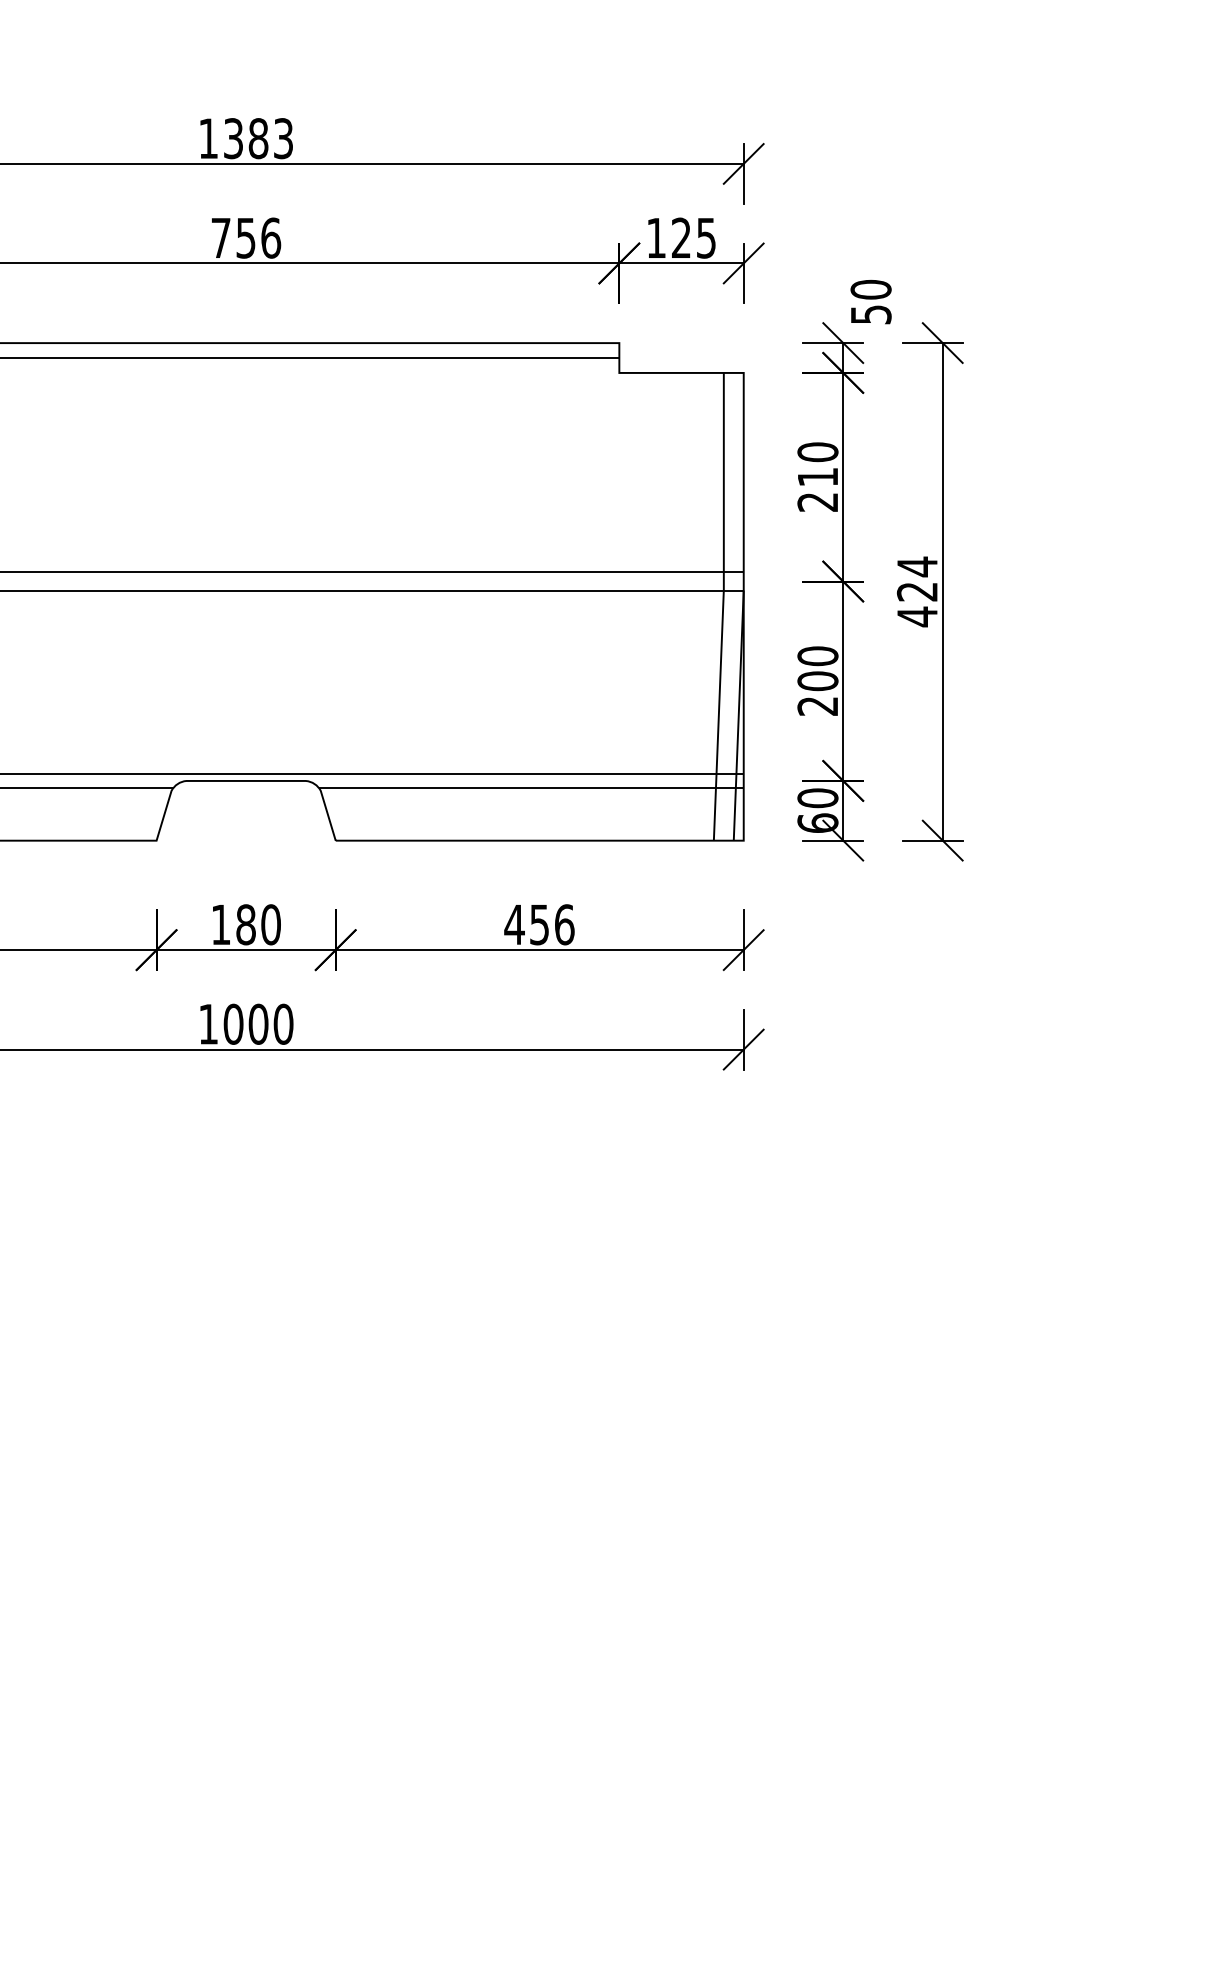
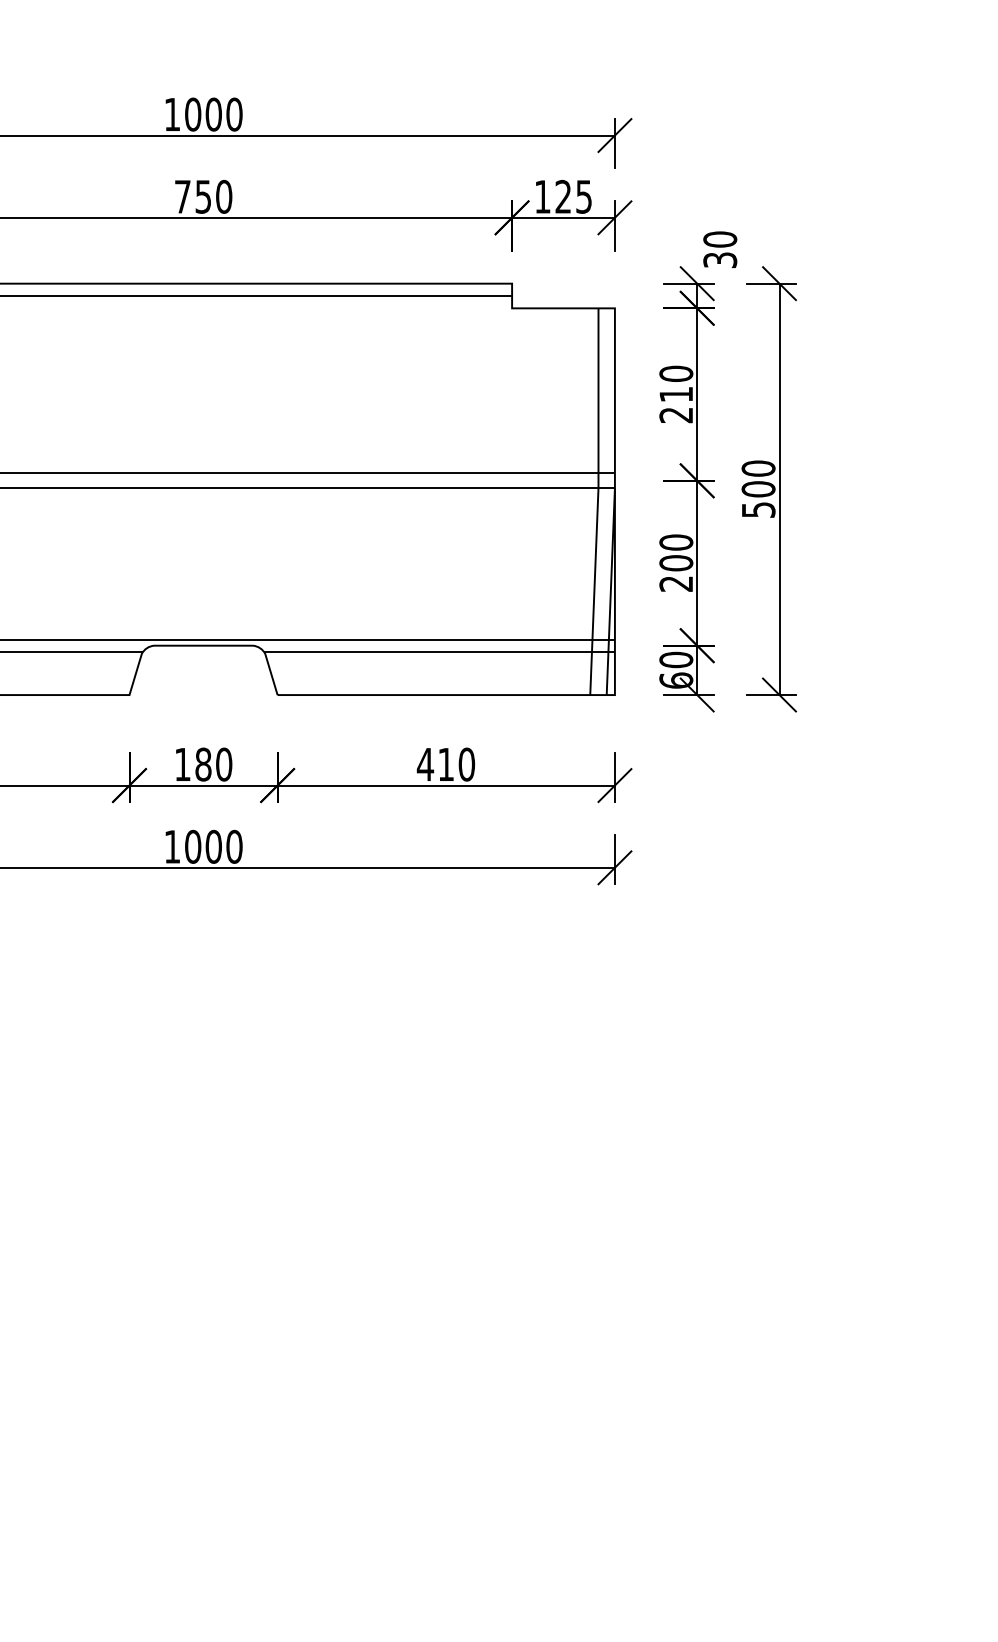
text: (258, 138) -> (213, 114), 1383 -> 1000
text: (271, 237) -> (224, 196), 756 -> 750
text: (870, 314) -> (719, 260), 50 -> 30
text: (917, 591) -> (758, 489), 424 -> 500
text: (552, 924) -> (456, 764), 456 -> 410

